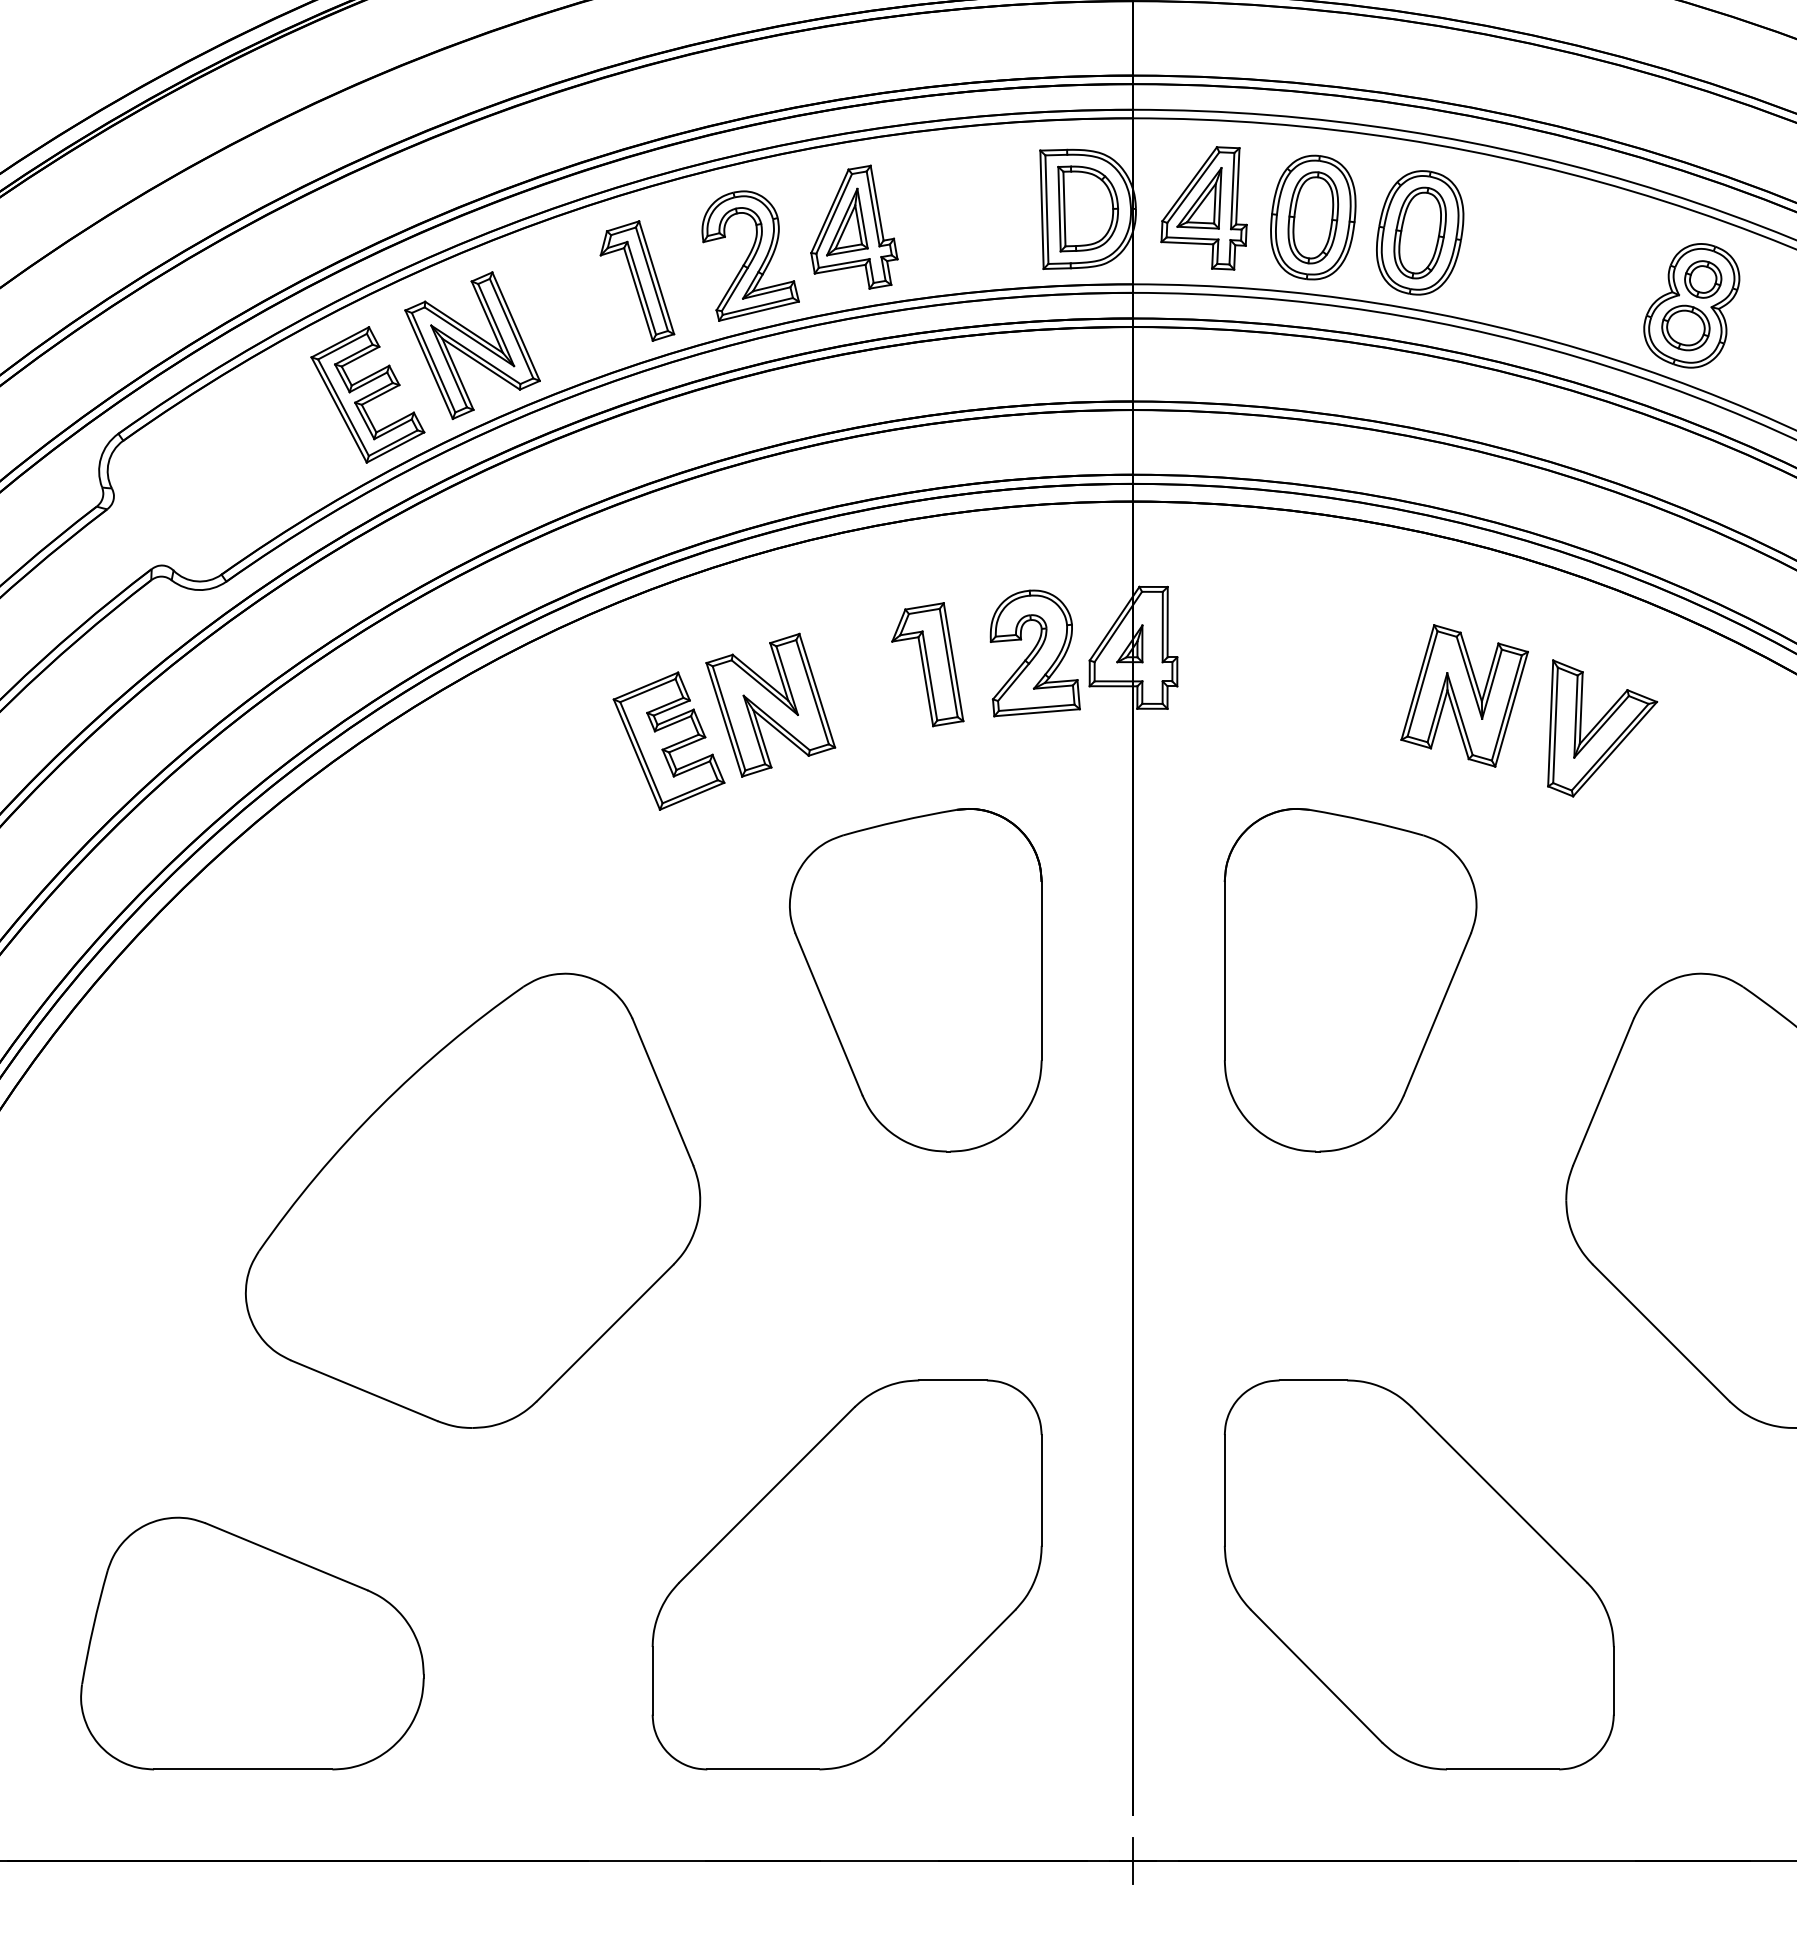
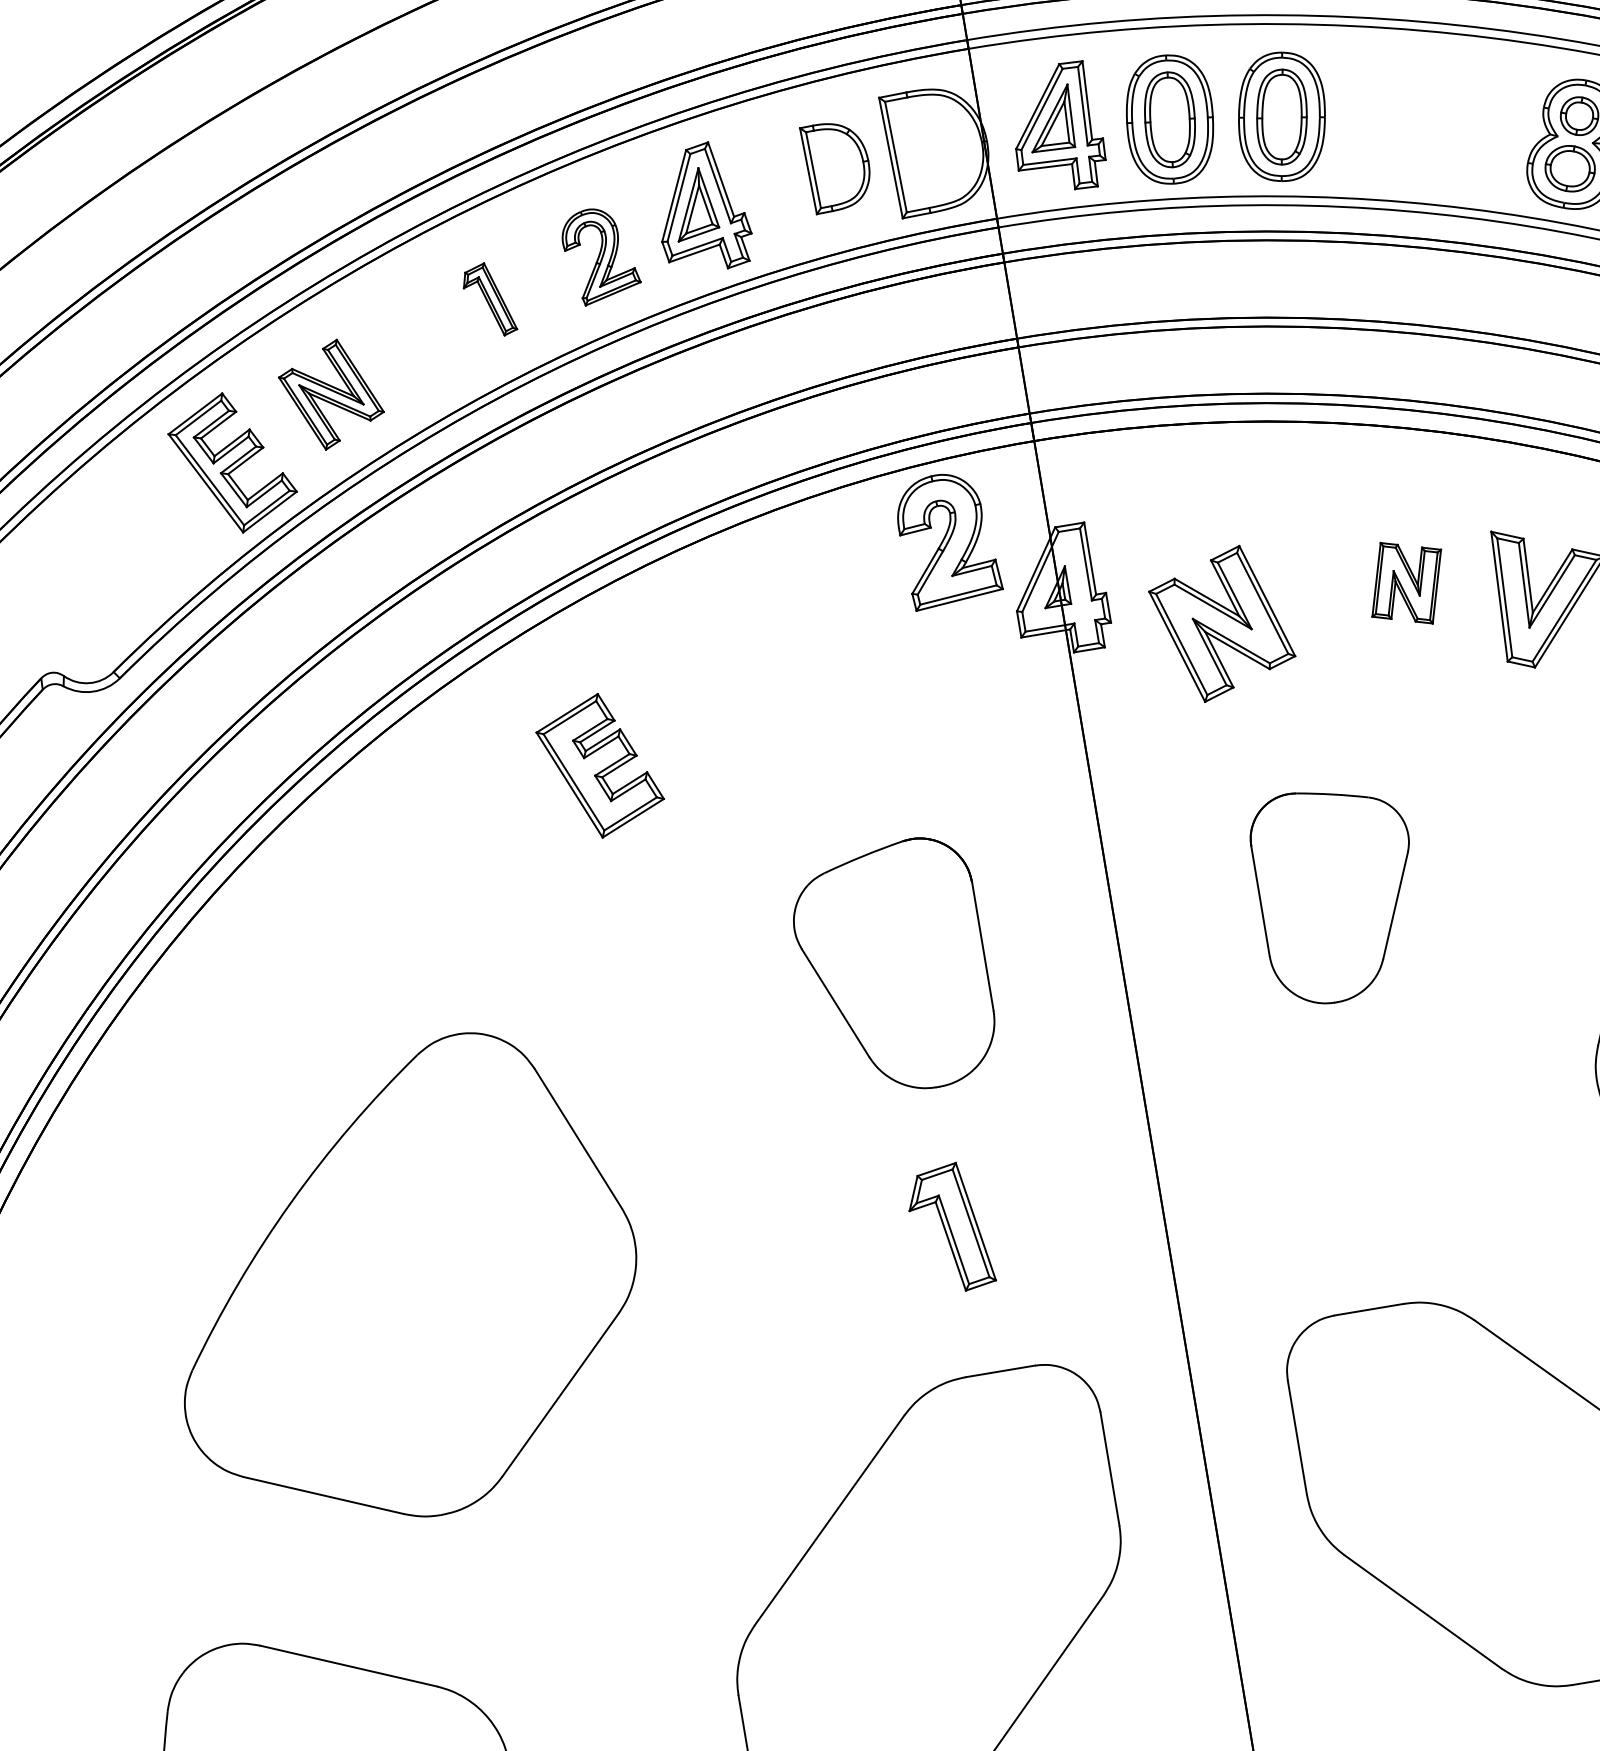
part: (1087, 208) -> (836, 165), moved
part: (750, 255) -> (600, 254), size x0.7
part: (637, 280) -> (489, 299), size x0.6
part: (472, 345) -> (331, 394), size x0.7
part: (1034, 653) -> (946, 539), moved
part: (927, 664) -> (949, 1228), moved
part: (1464, 695) -> (1406, 582), size x0.6
part: (770, 704) -> (1221, 623), moved
part: (915, 980) -> (893, 968), size x0.7
part: (1350, 980) -> (1338, 894), size x0.6
part: (472, 1200) -> (401, 1282), moved

